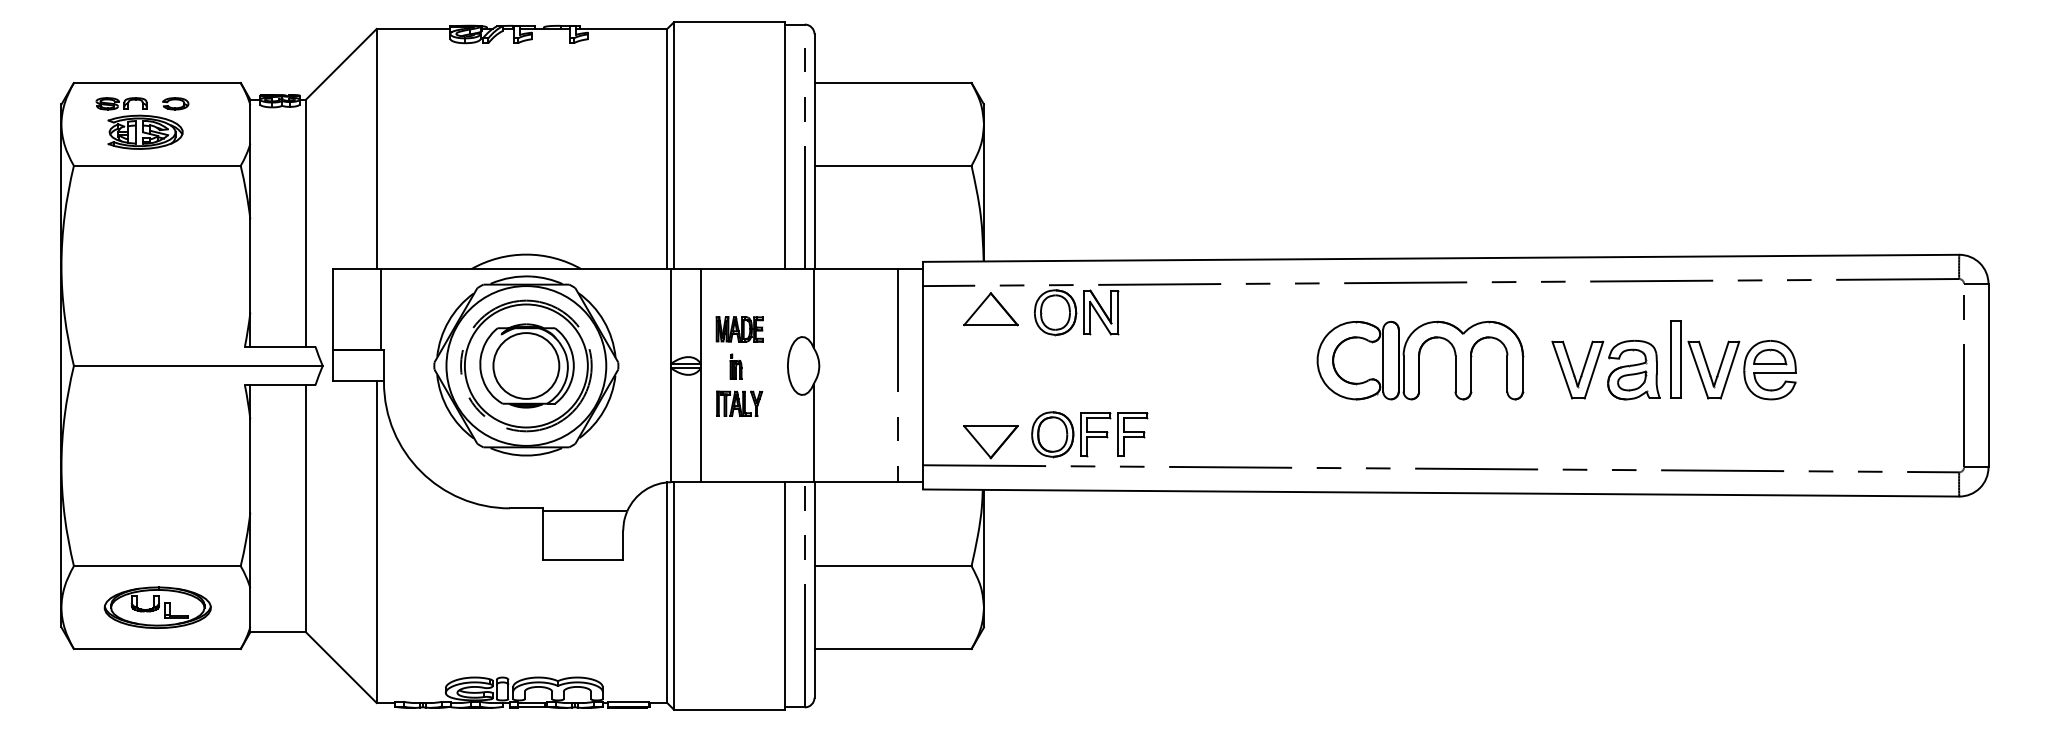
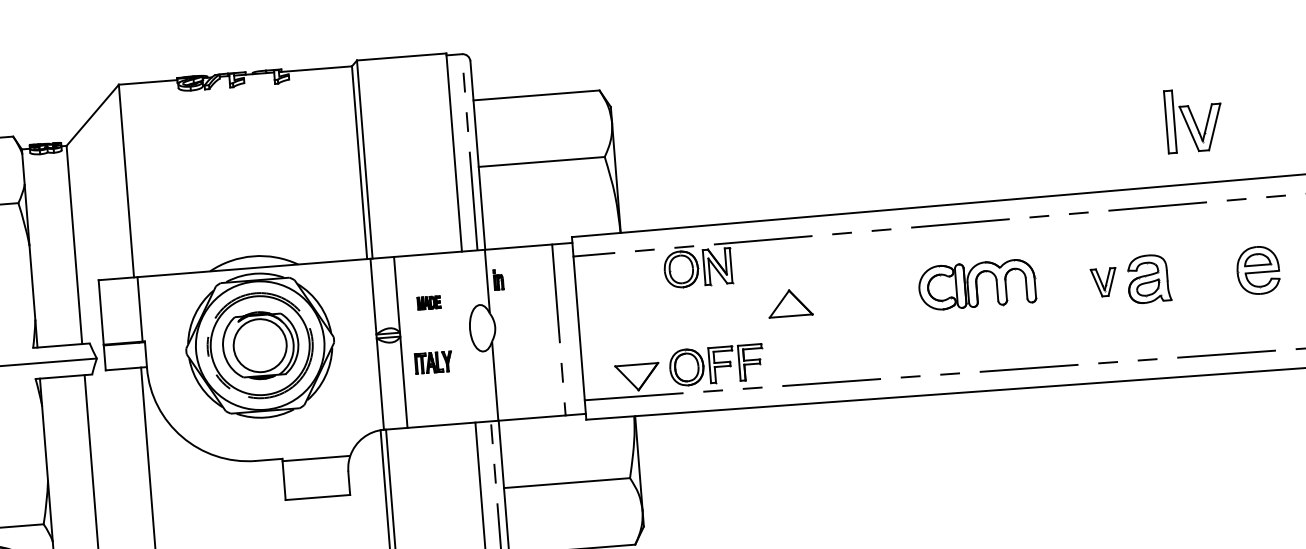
part: (990, 309) -> (789, 303), moved
part: (739, 329) -> (428, 302), size x0.6
part: (1705, 359) -> (1194, 119), moved
part: (1420, 360) -> (977, 284), size x0.7
part: (735, 366) -> (498, 279), moved
part: (1577, 369) -> (1103, 282), size x0.6

